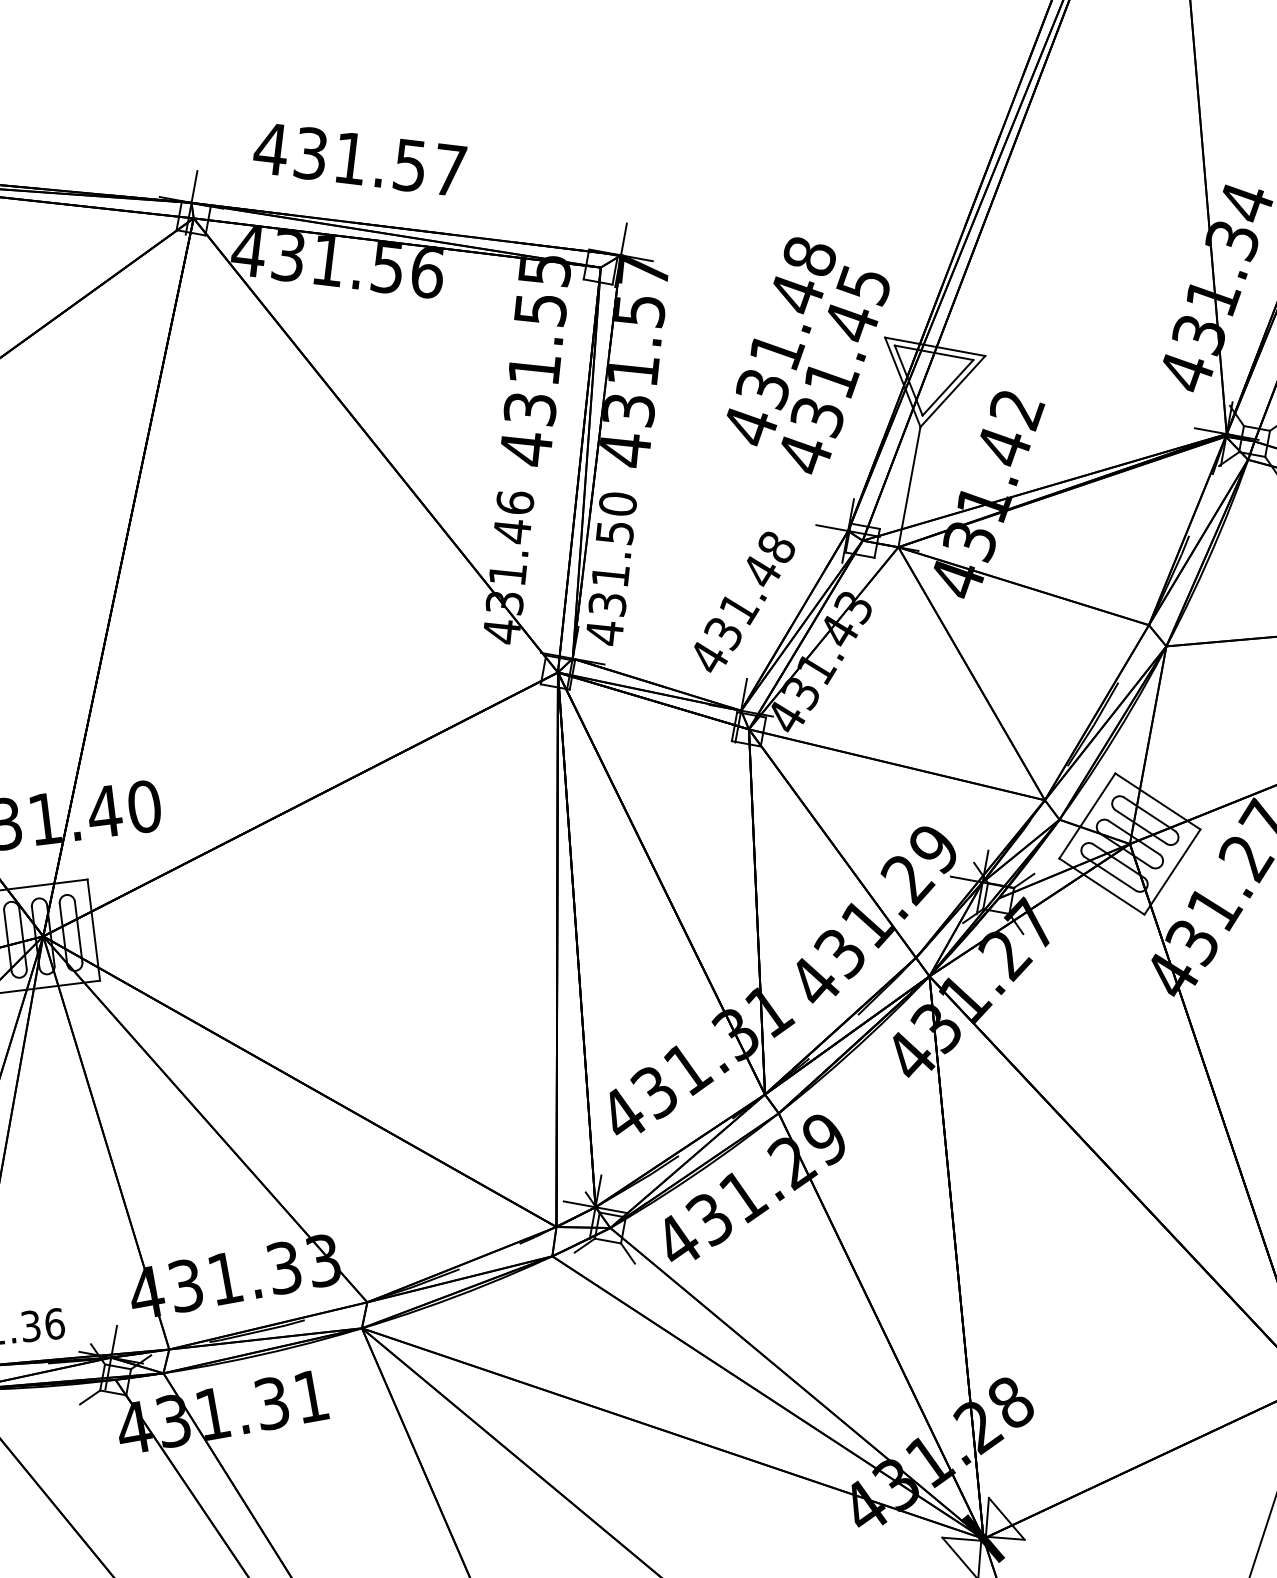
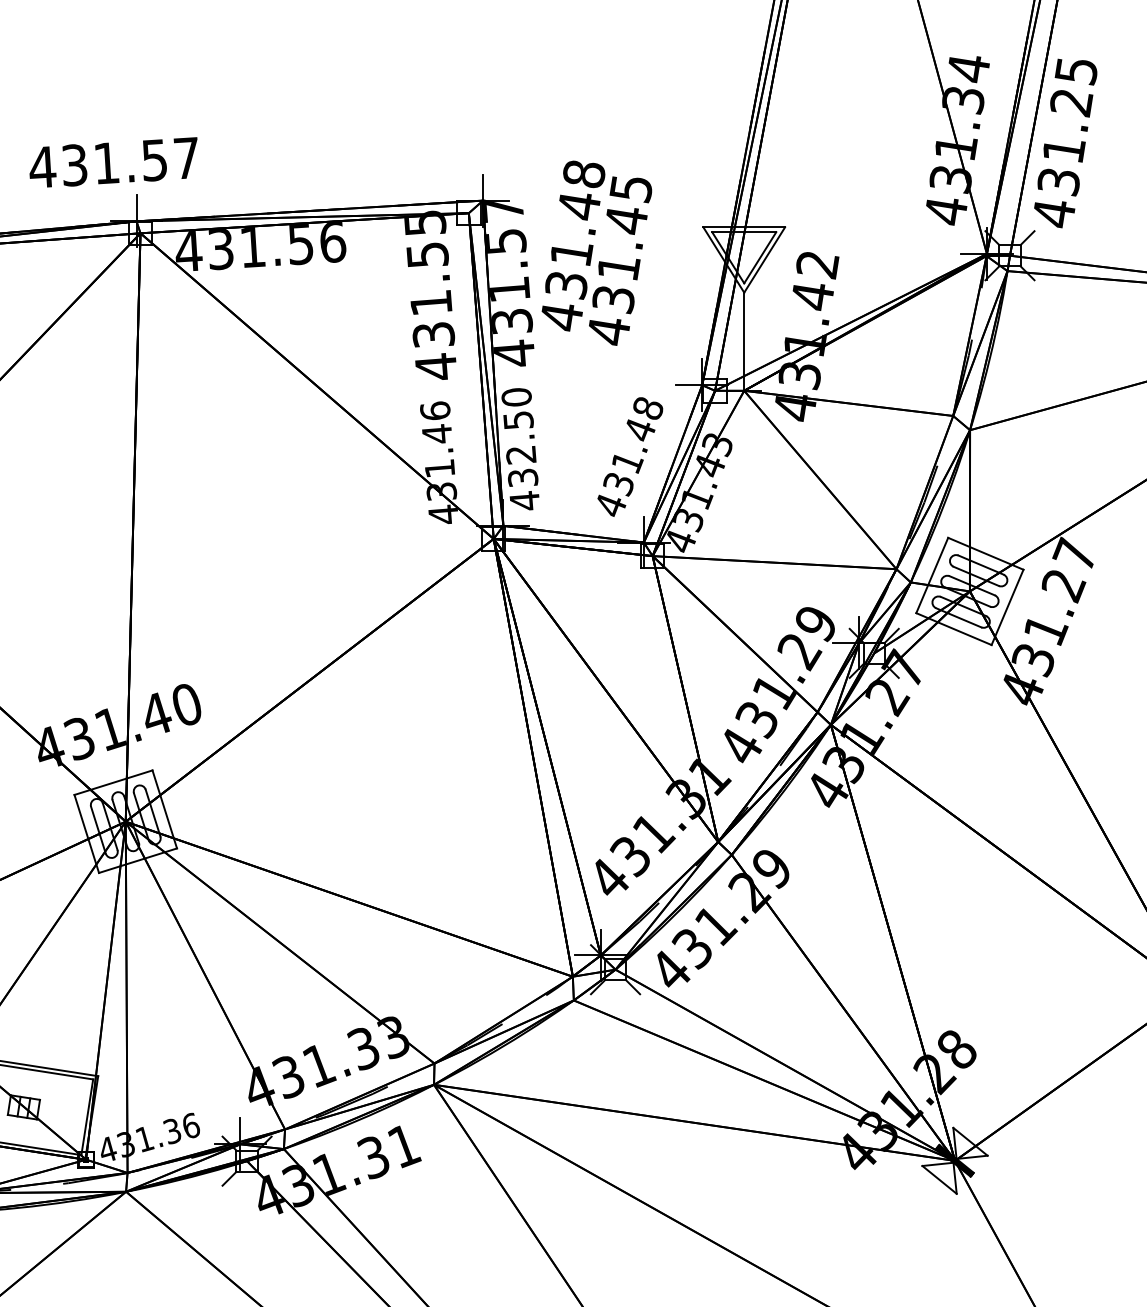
text: (359, 159) -> (113, 162), moved
text: (807, 355) -> (596, 252), moved
text: (611, 575) -> (521, 454), 431.50 -> 432.50

